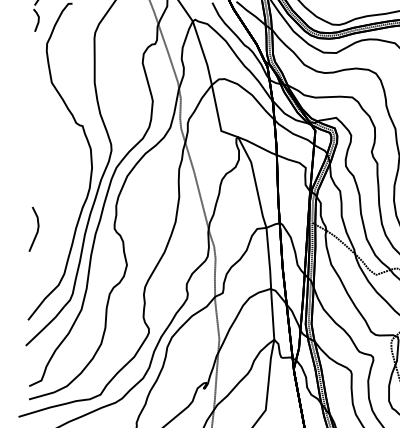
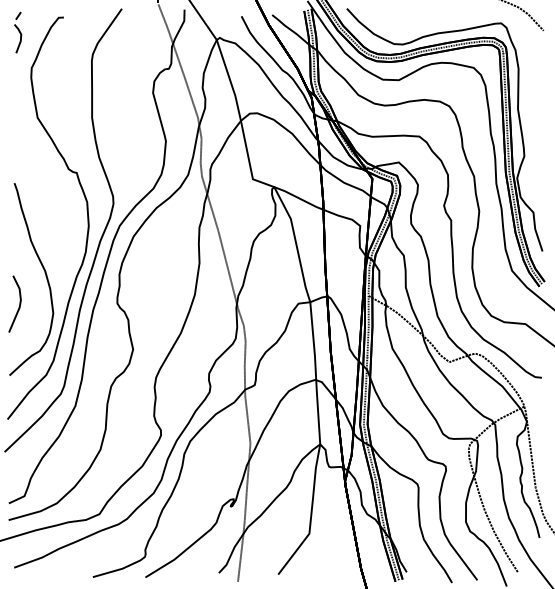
curve: (58, 207) -> (45, 276), added

